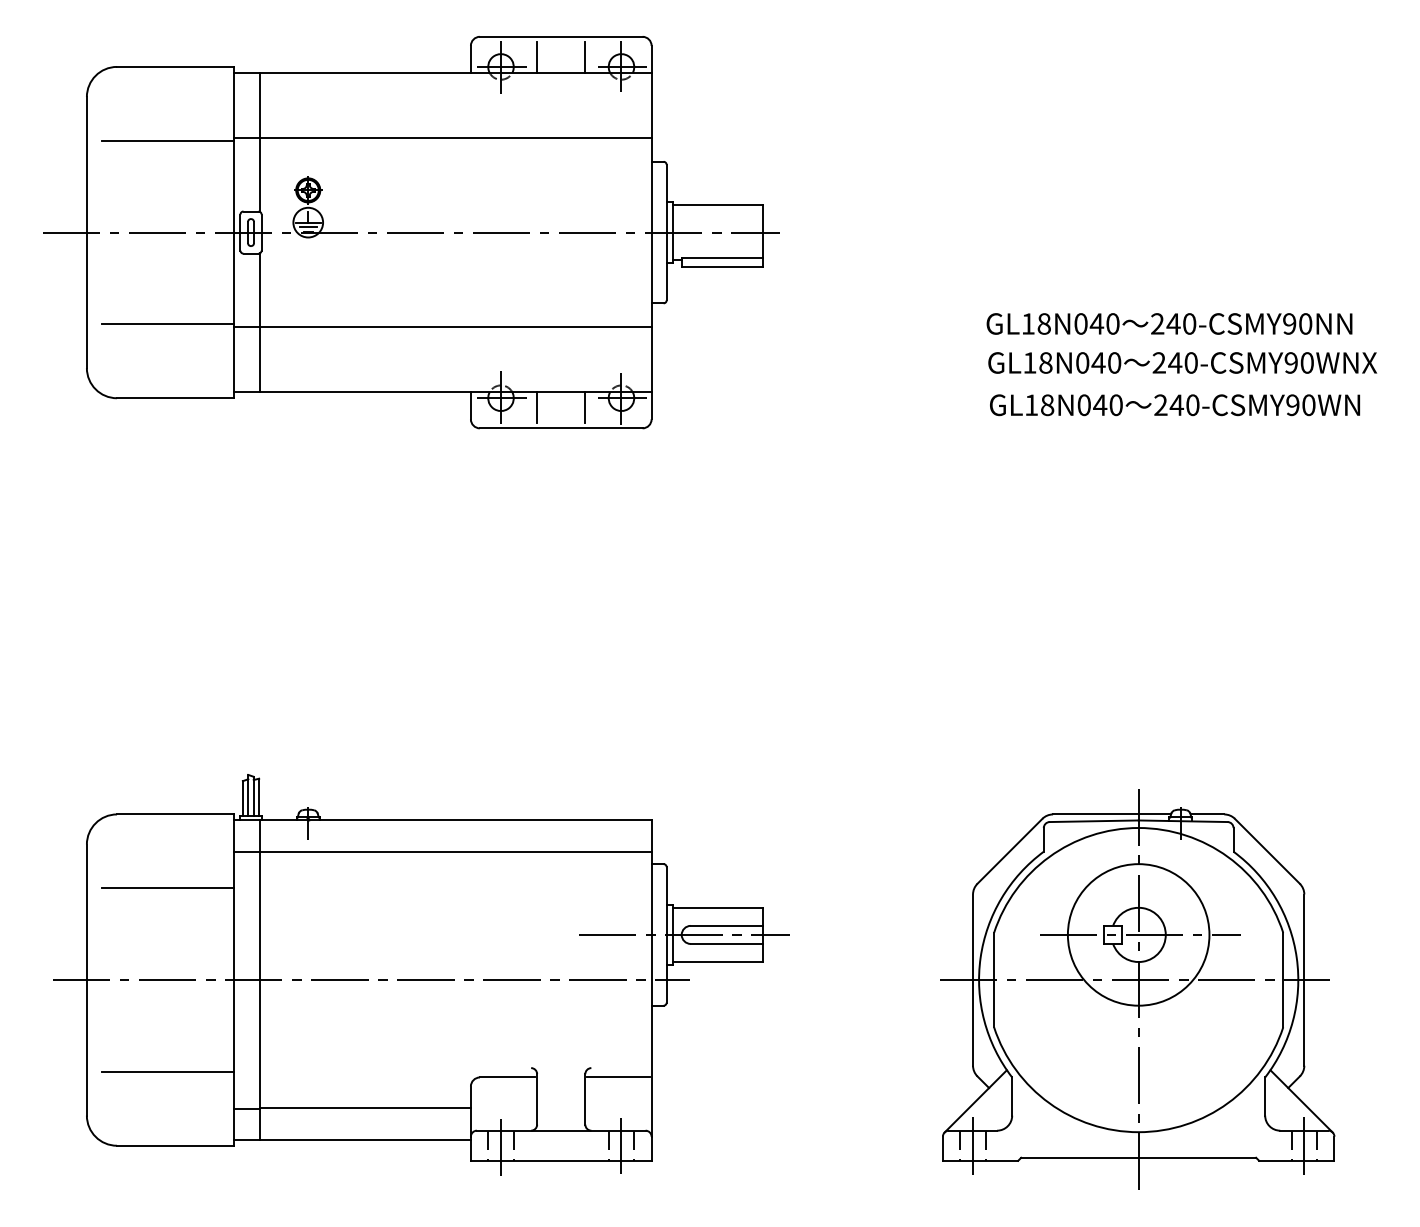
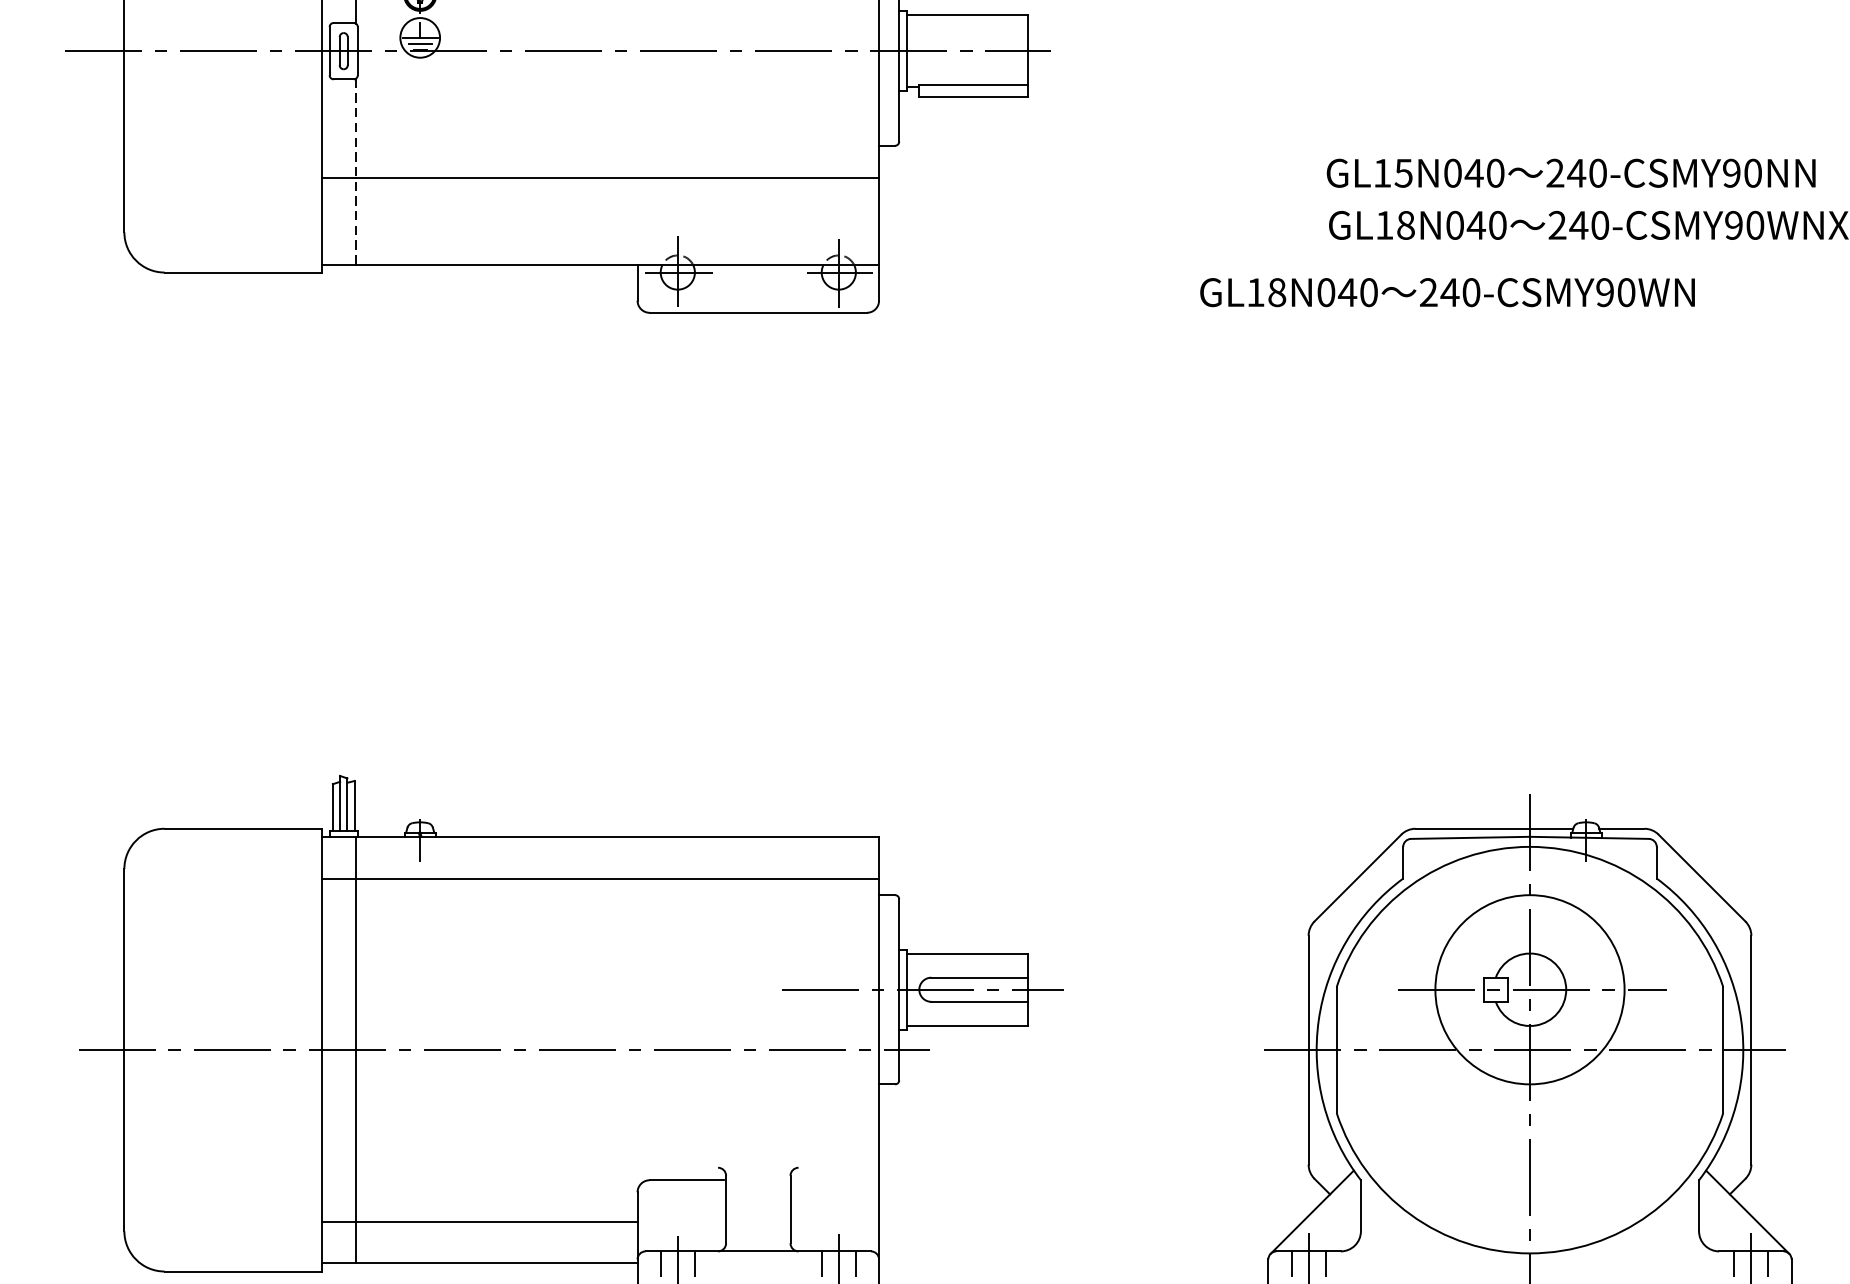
line: (260, 322) -> (356, 171), solid -> dashed
text: (1043, 323) -> (1402, 172), GL18N040 -> GL15N040
line: (167, 324) -> (232, 174), removed
text: (1175, 405) -> (1448, 292), moved
line: (537, 407) -> (726, 284), removed
line: (585, 407) -> (790, 284), removed
line: (167, 888) -> (232, 927), removed
line: (167, 1071) -> (232, 1172), removed
line: (618, 1077) -> (834, 1180), removed

